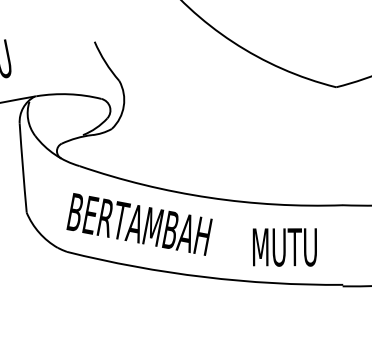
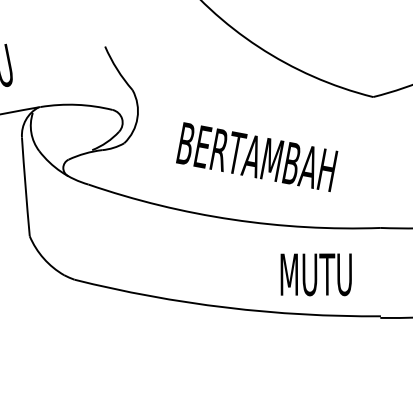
text: (139, 224) -> (256, 157), moved

